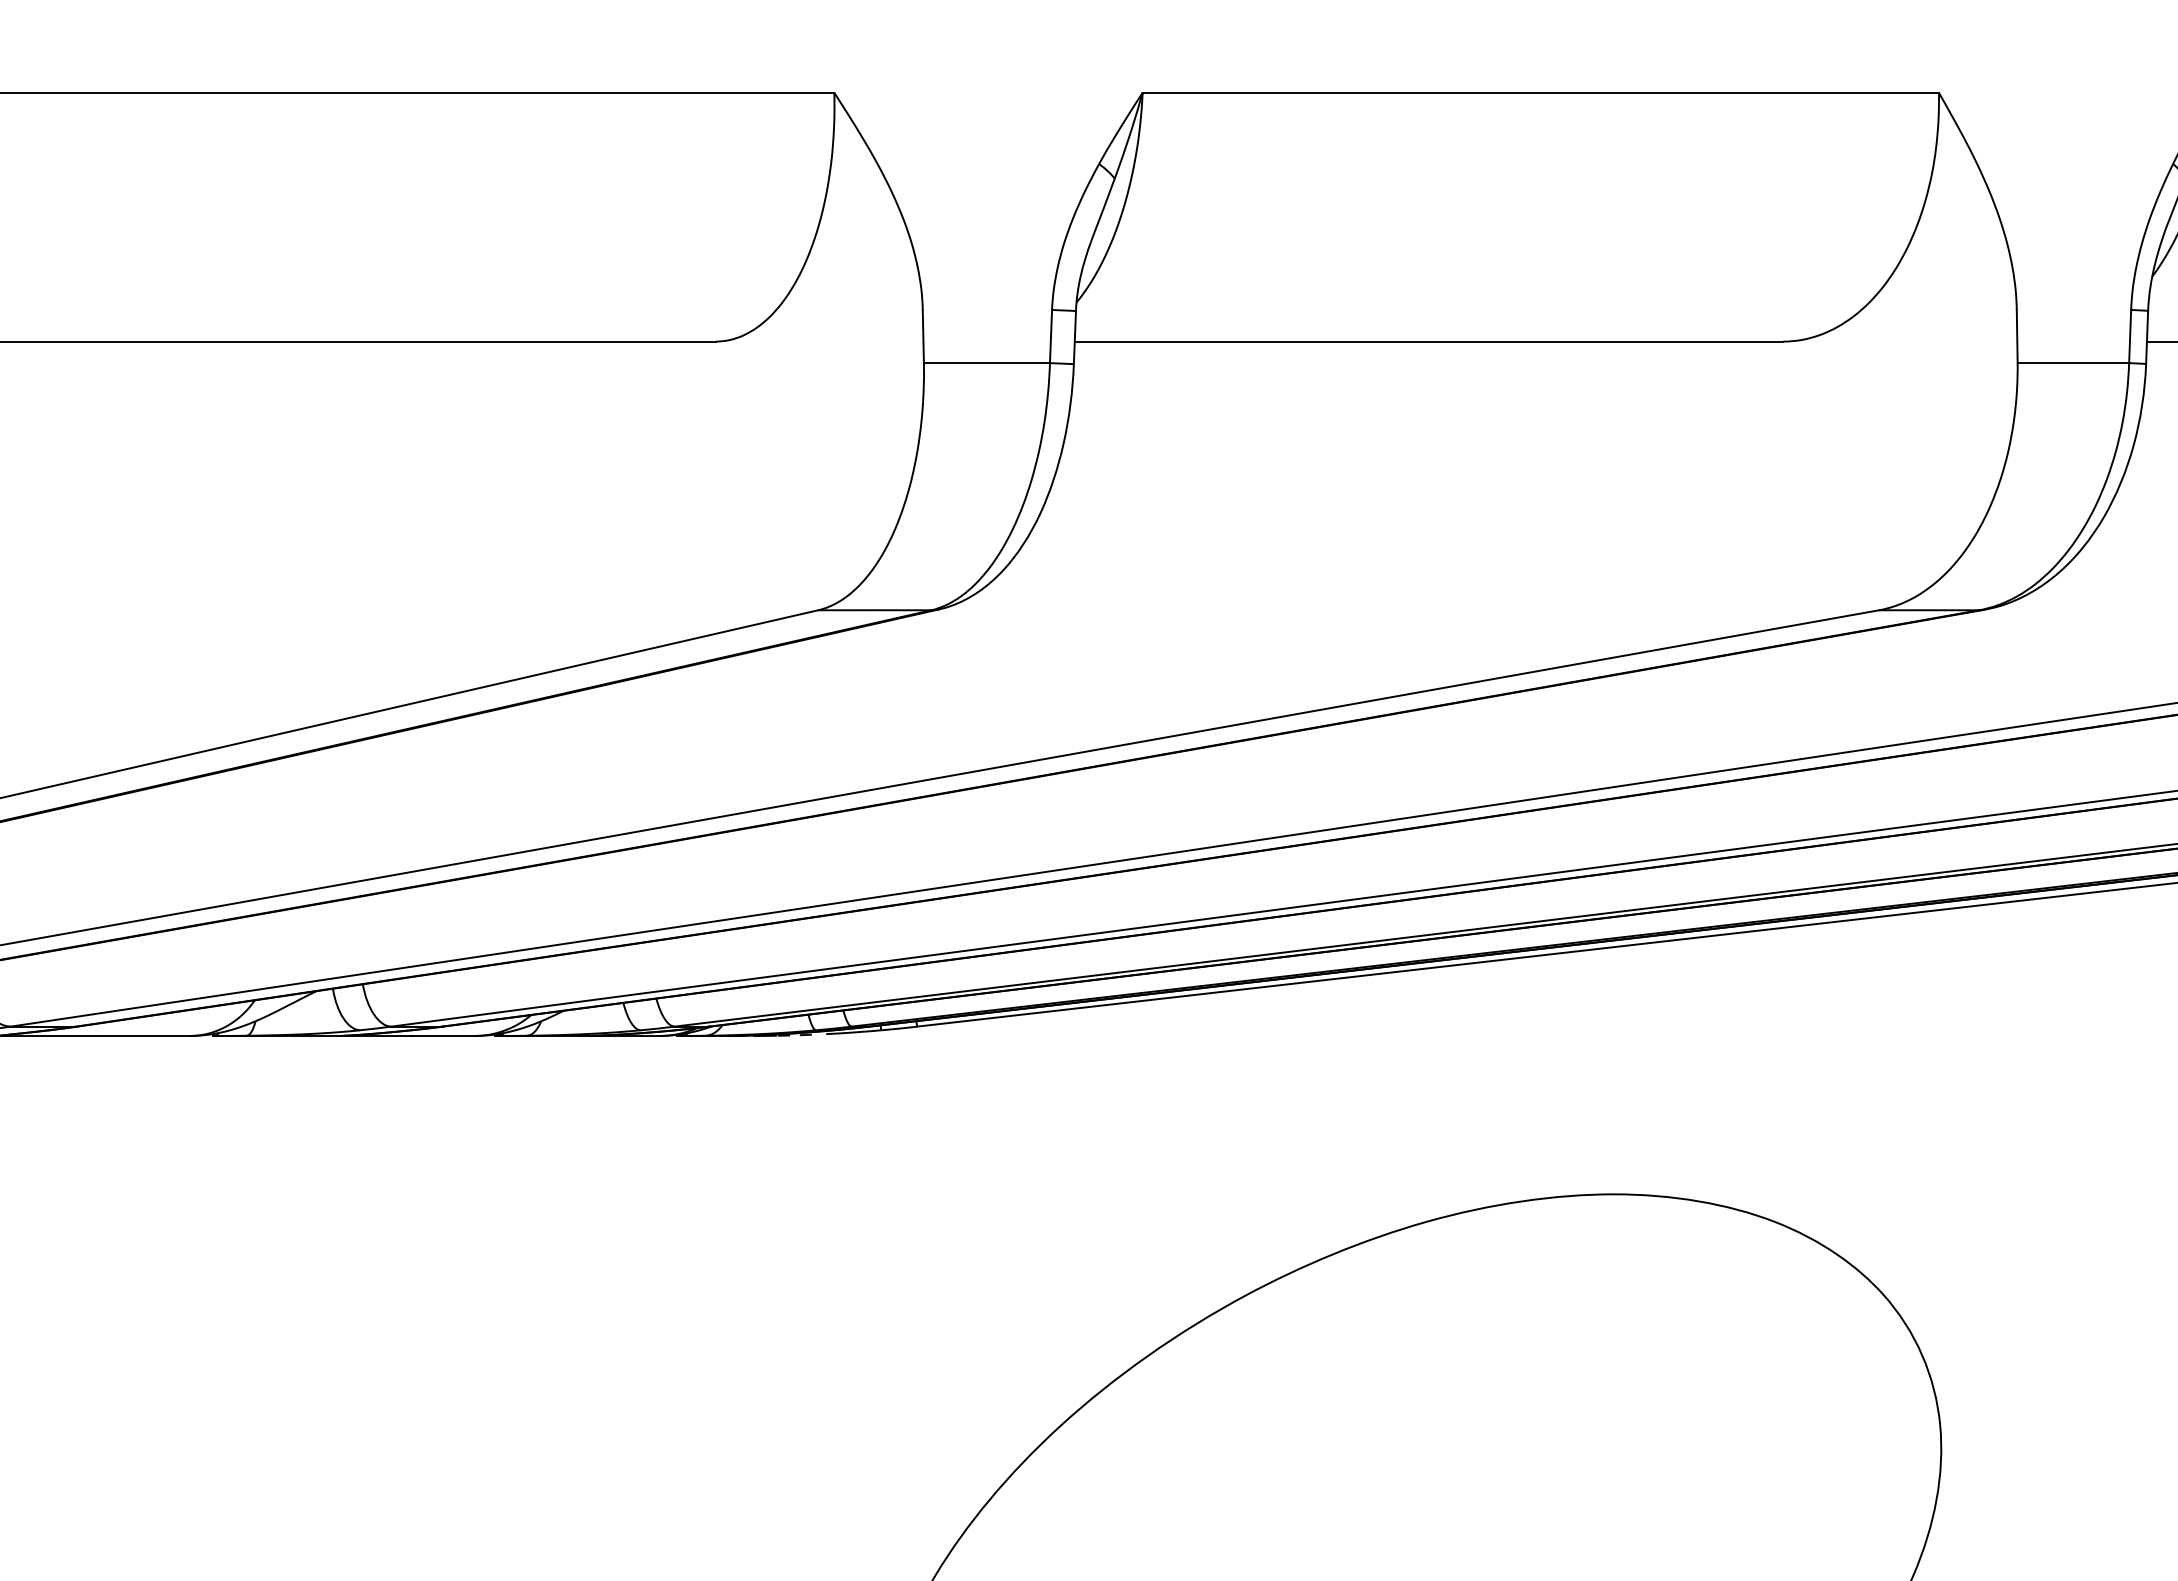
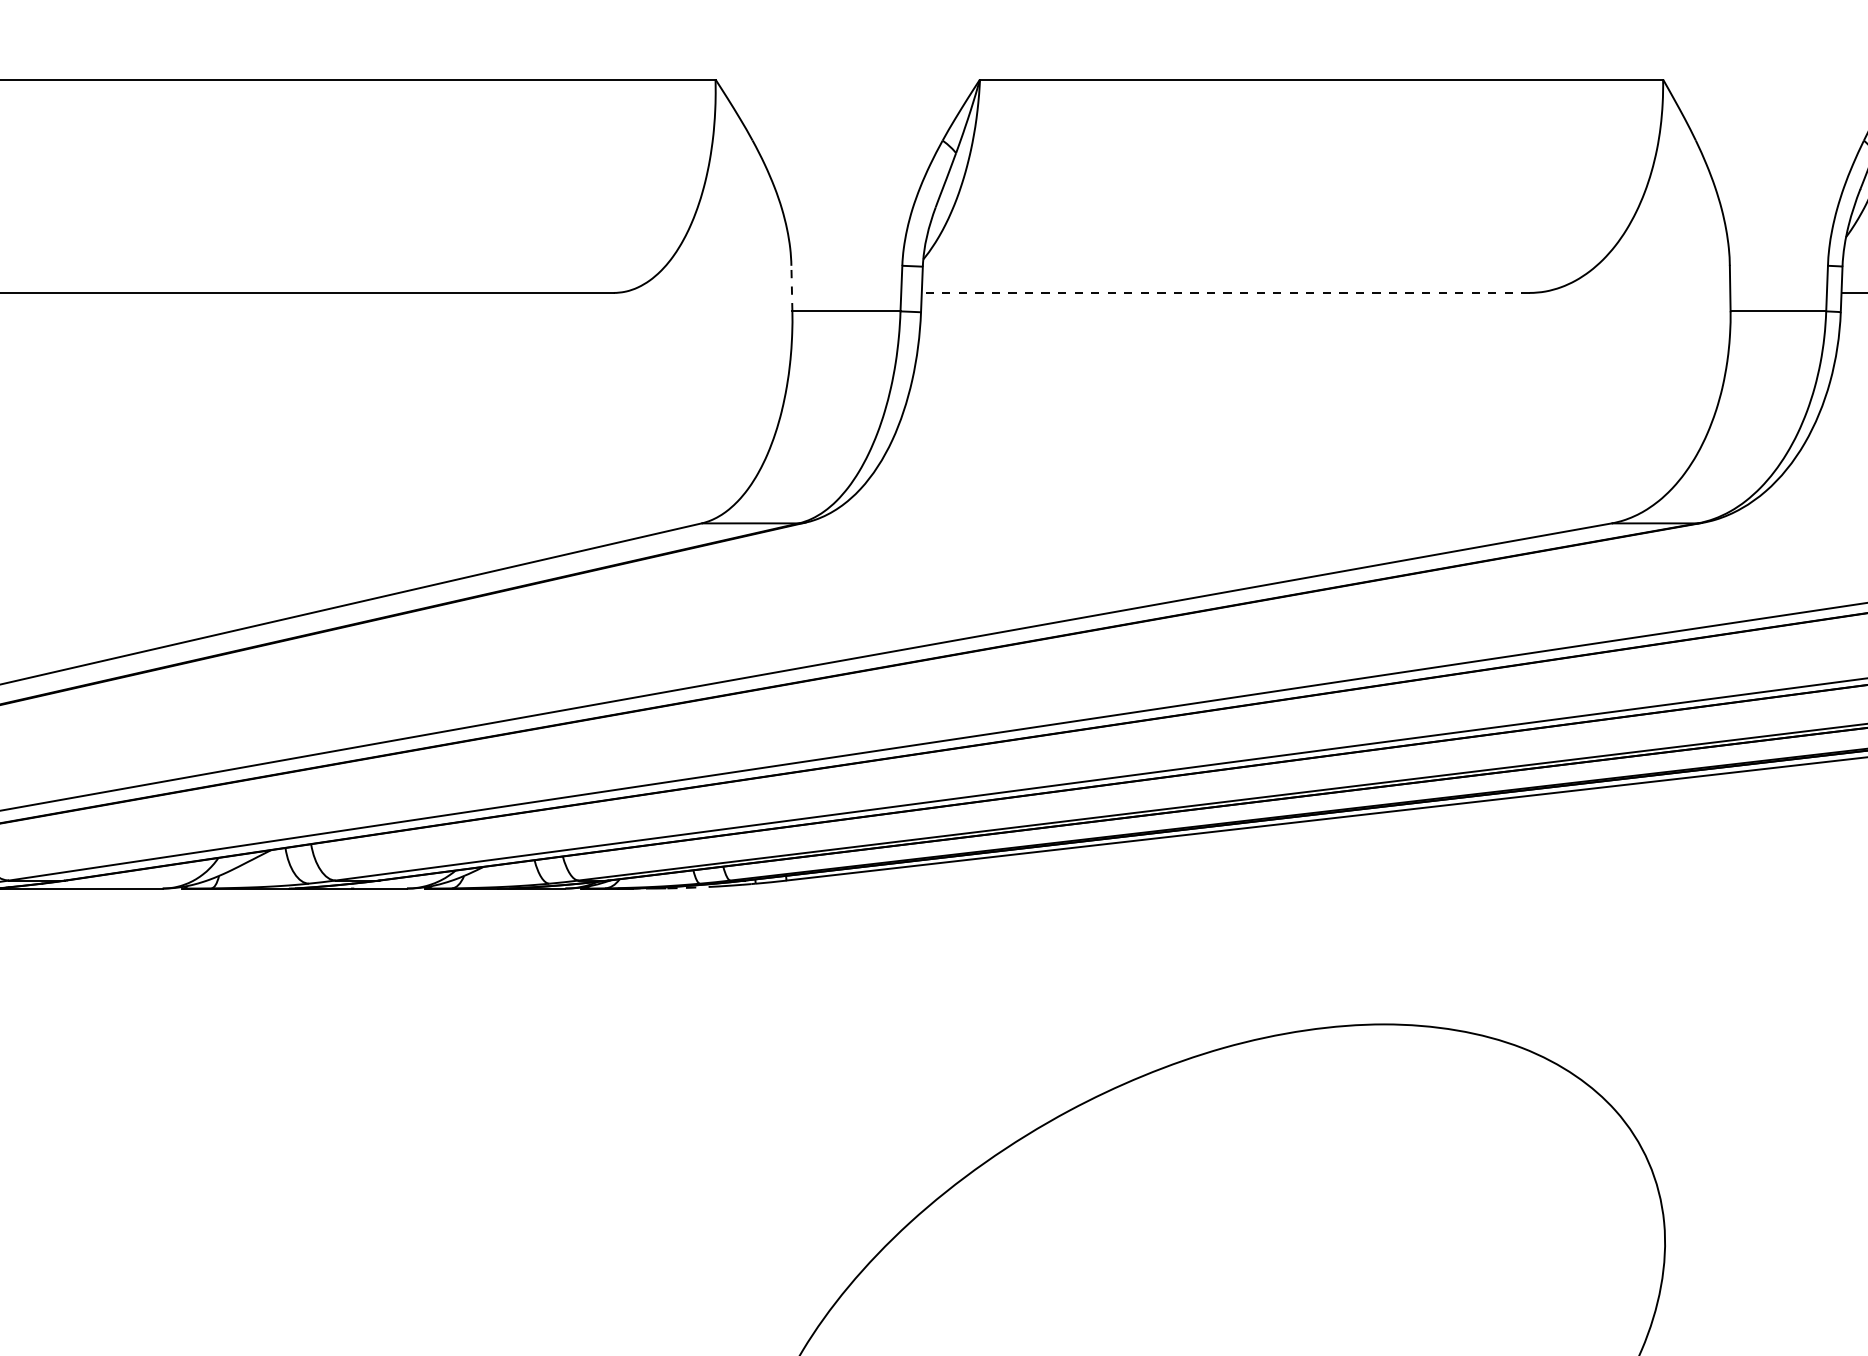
line: (923, 336) -> (792, 288), solid -> dashed
line: (1428, 341) -> (1225, 292), solid -> dashed

